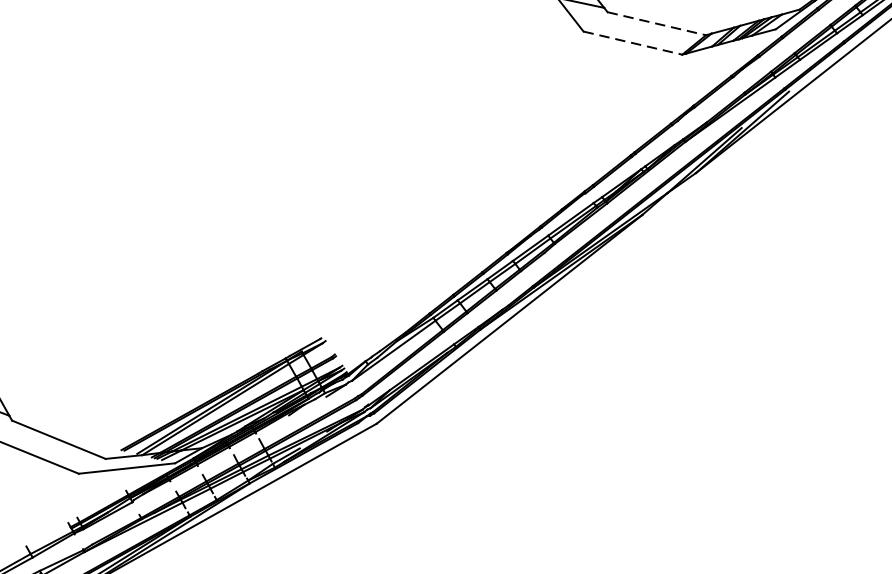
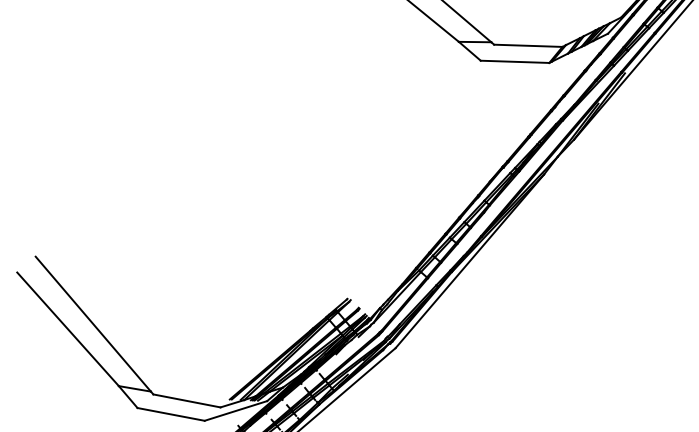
line: (657, 23) -> (528, 45), dashed -> solid
line: (633, 42) -> (515, 61), dashed -> solid

